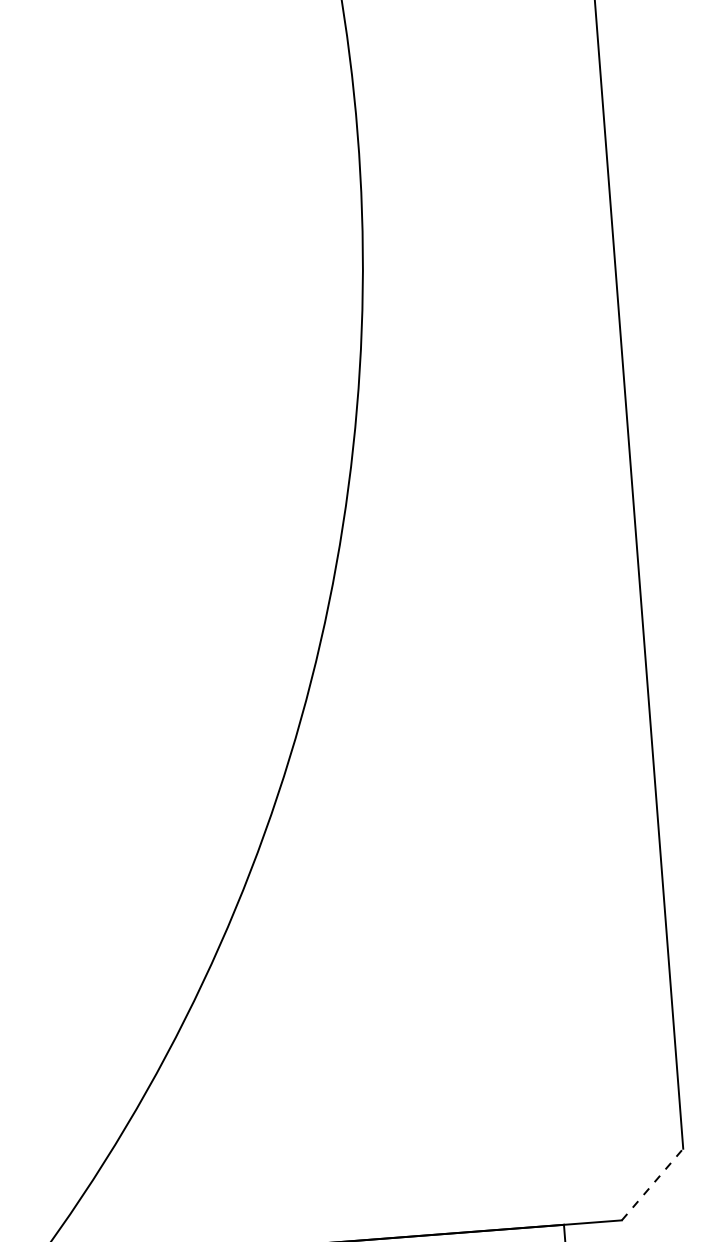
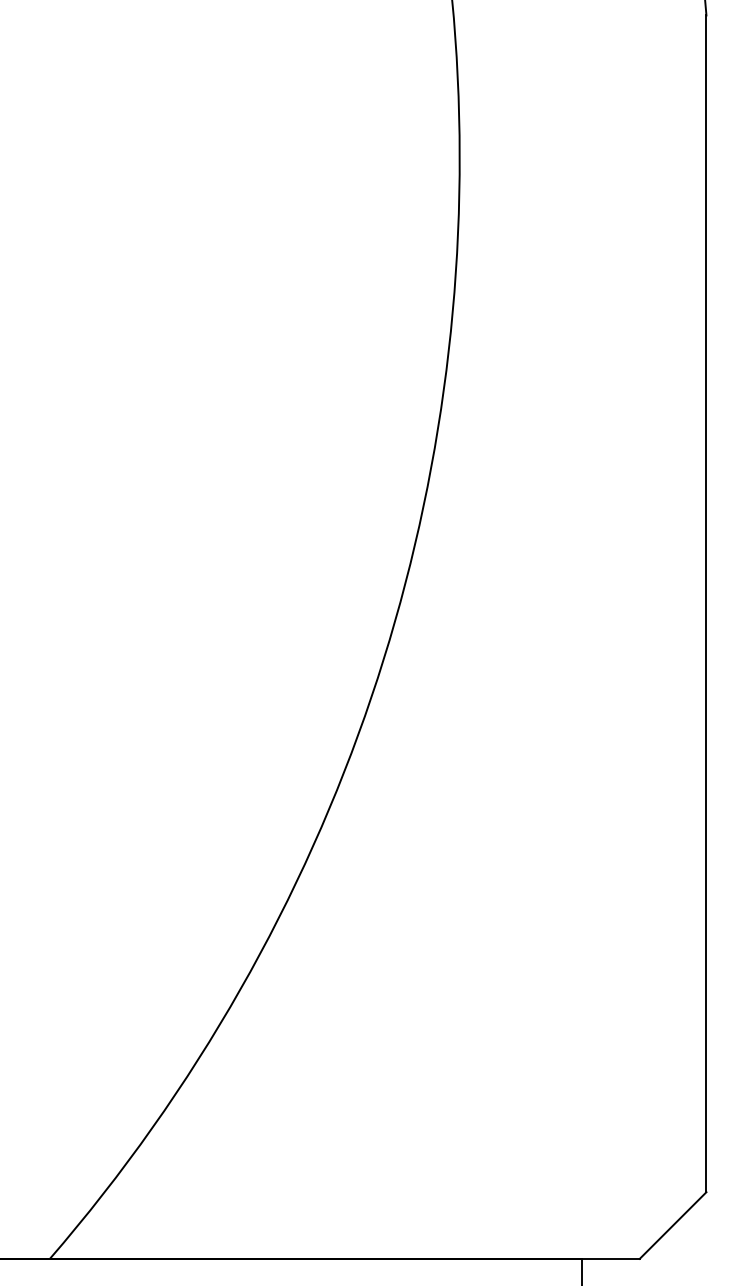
line: (652, 1184) -> (673, 1225), dashed -> solid

